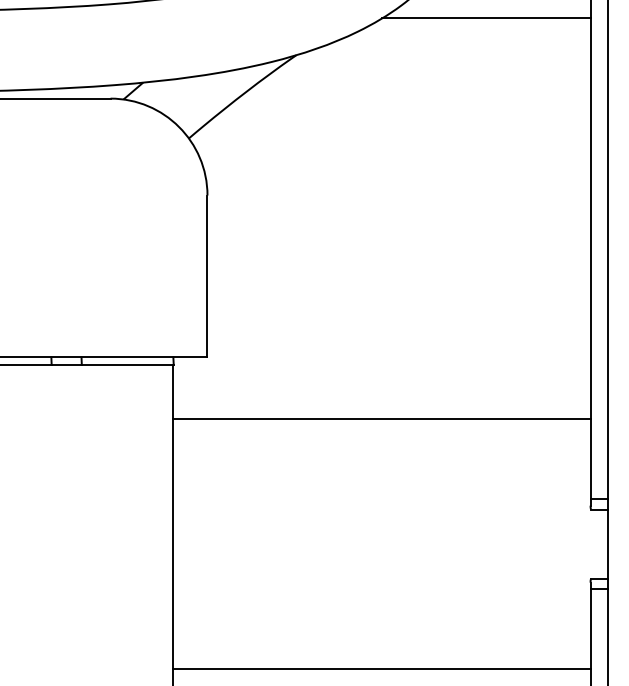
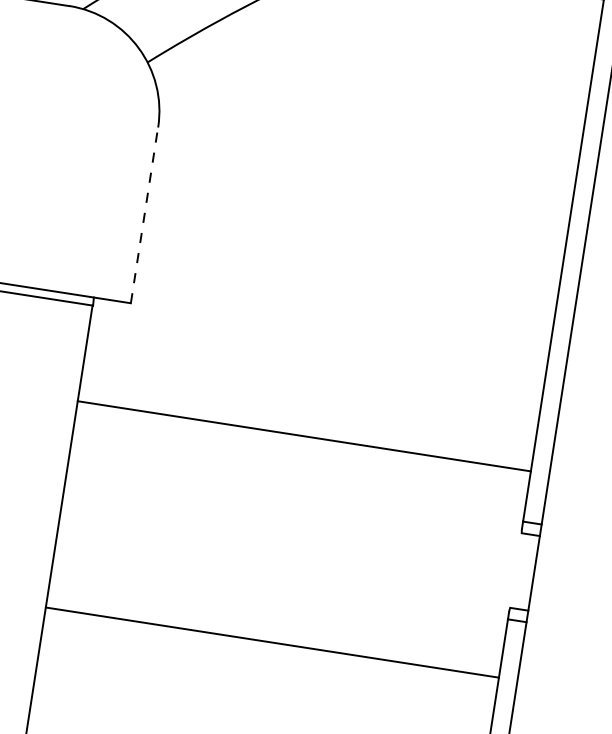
line: (207, 276) -> (144, 215), solid -> dashed
line: (381, 418) -> (303, 435), moved
line: (381, 668) -> (272, 642), moved

